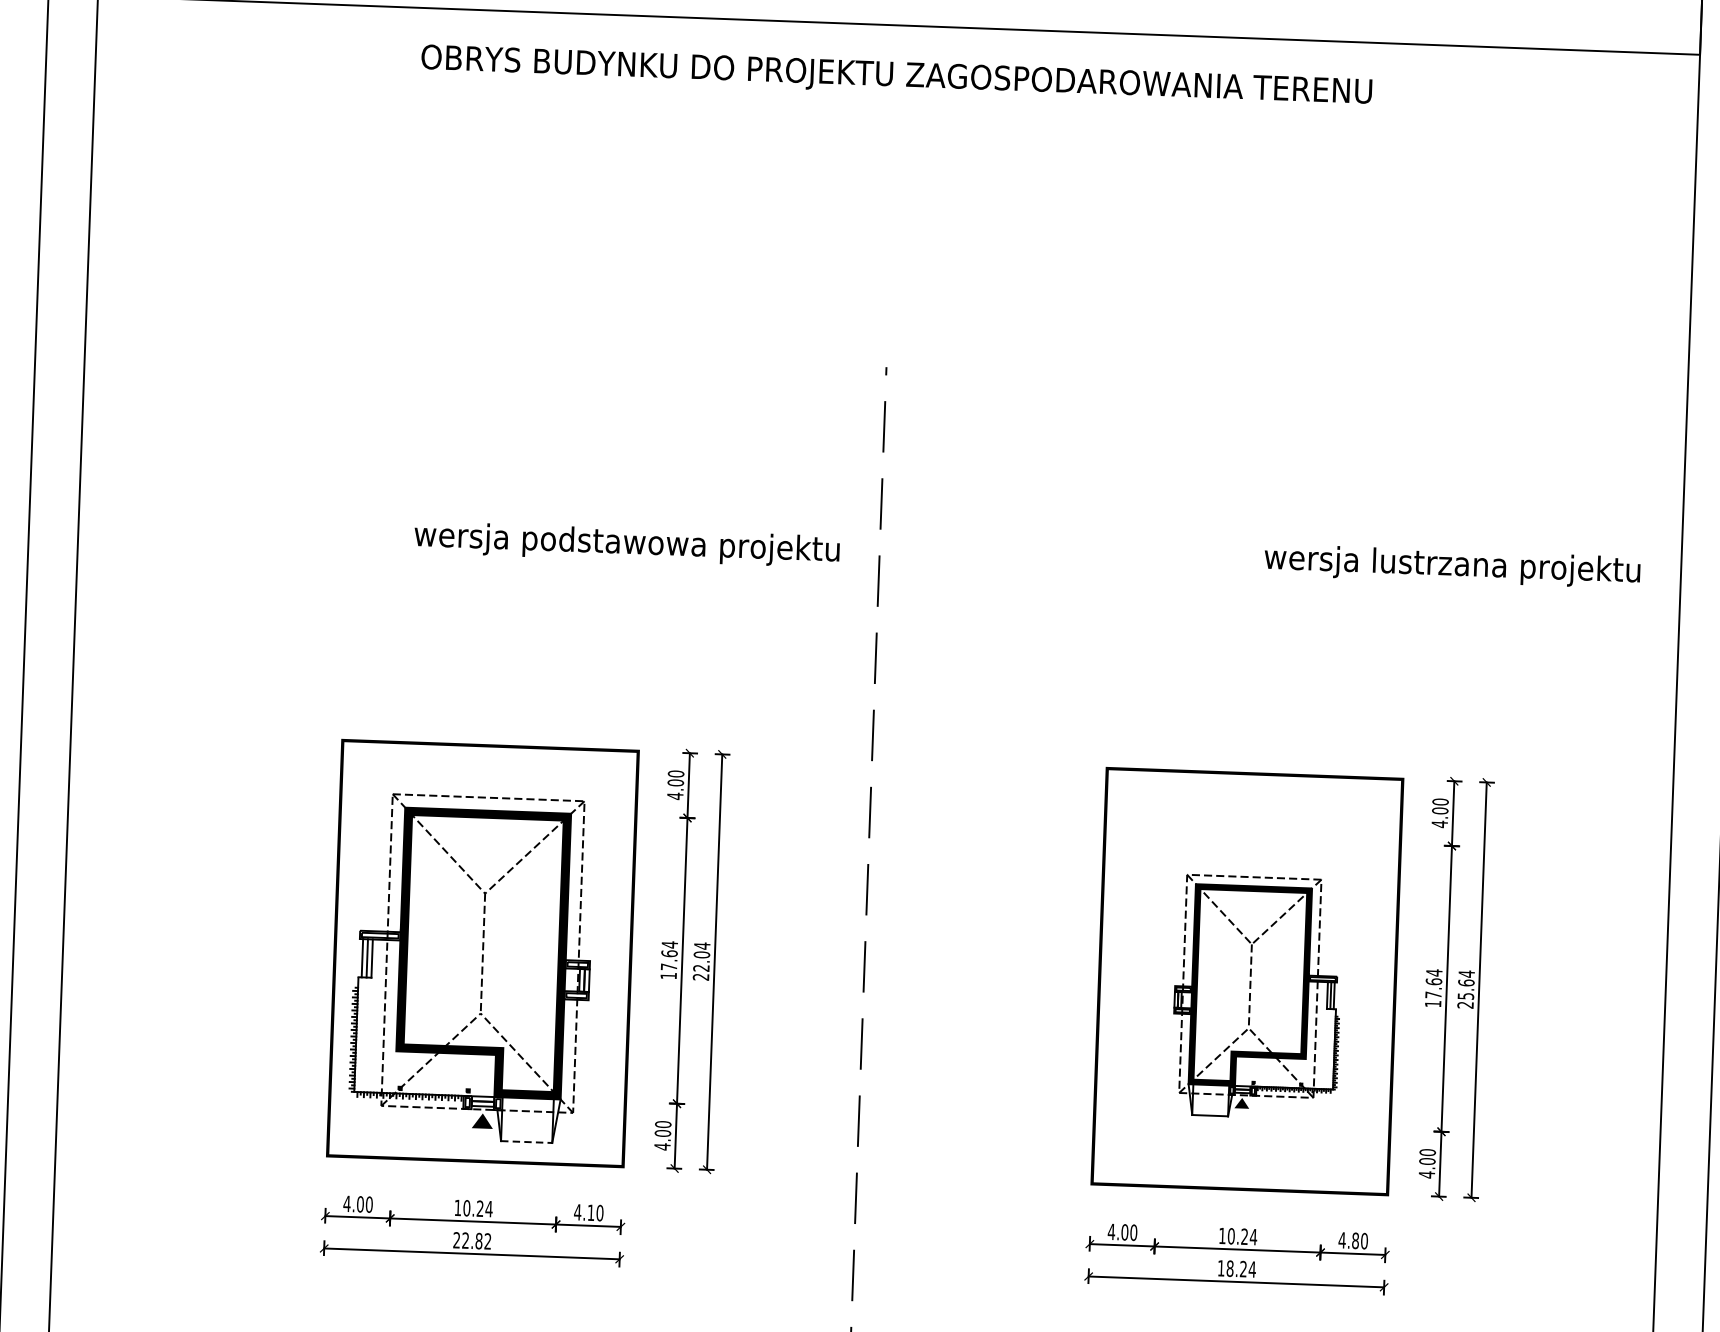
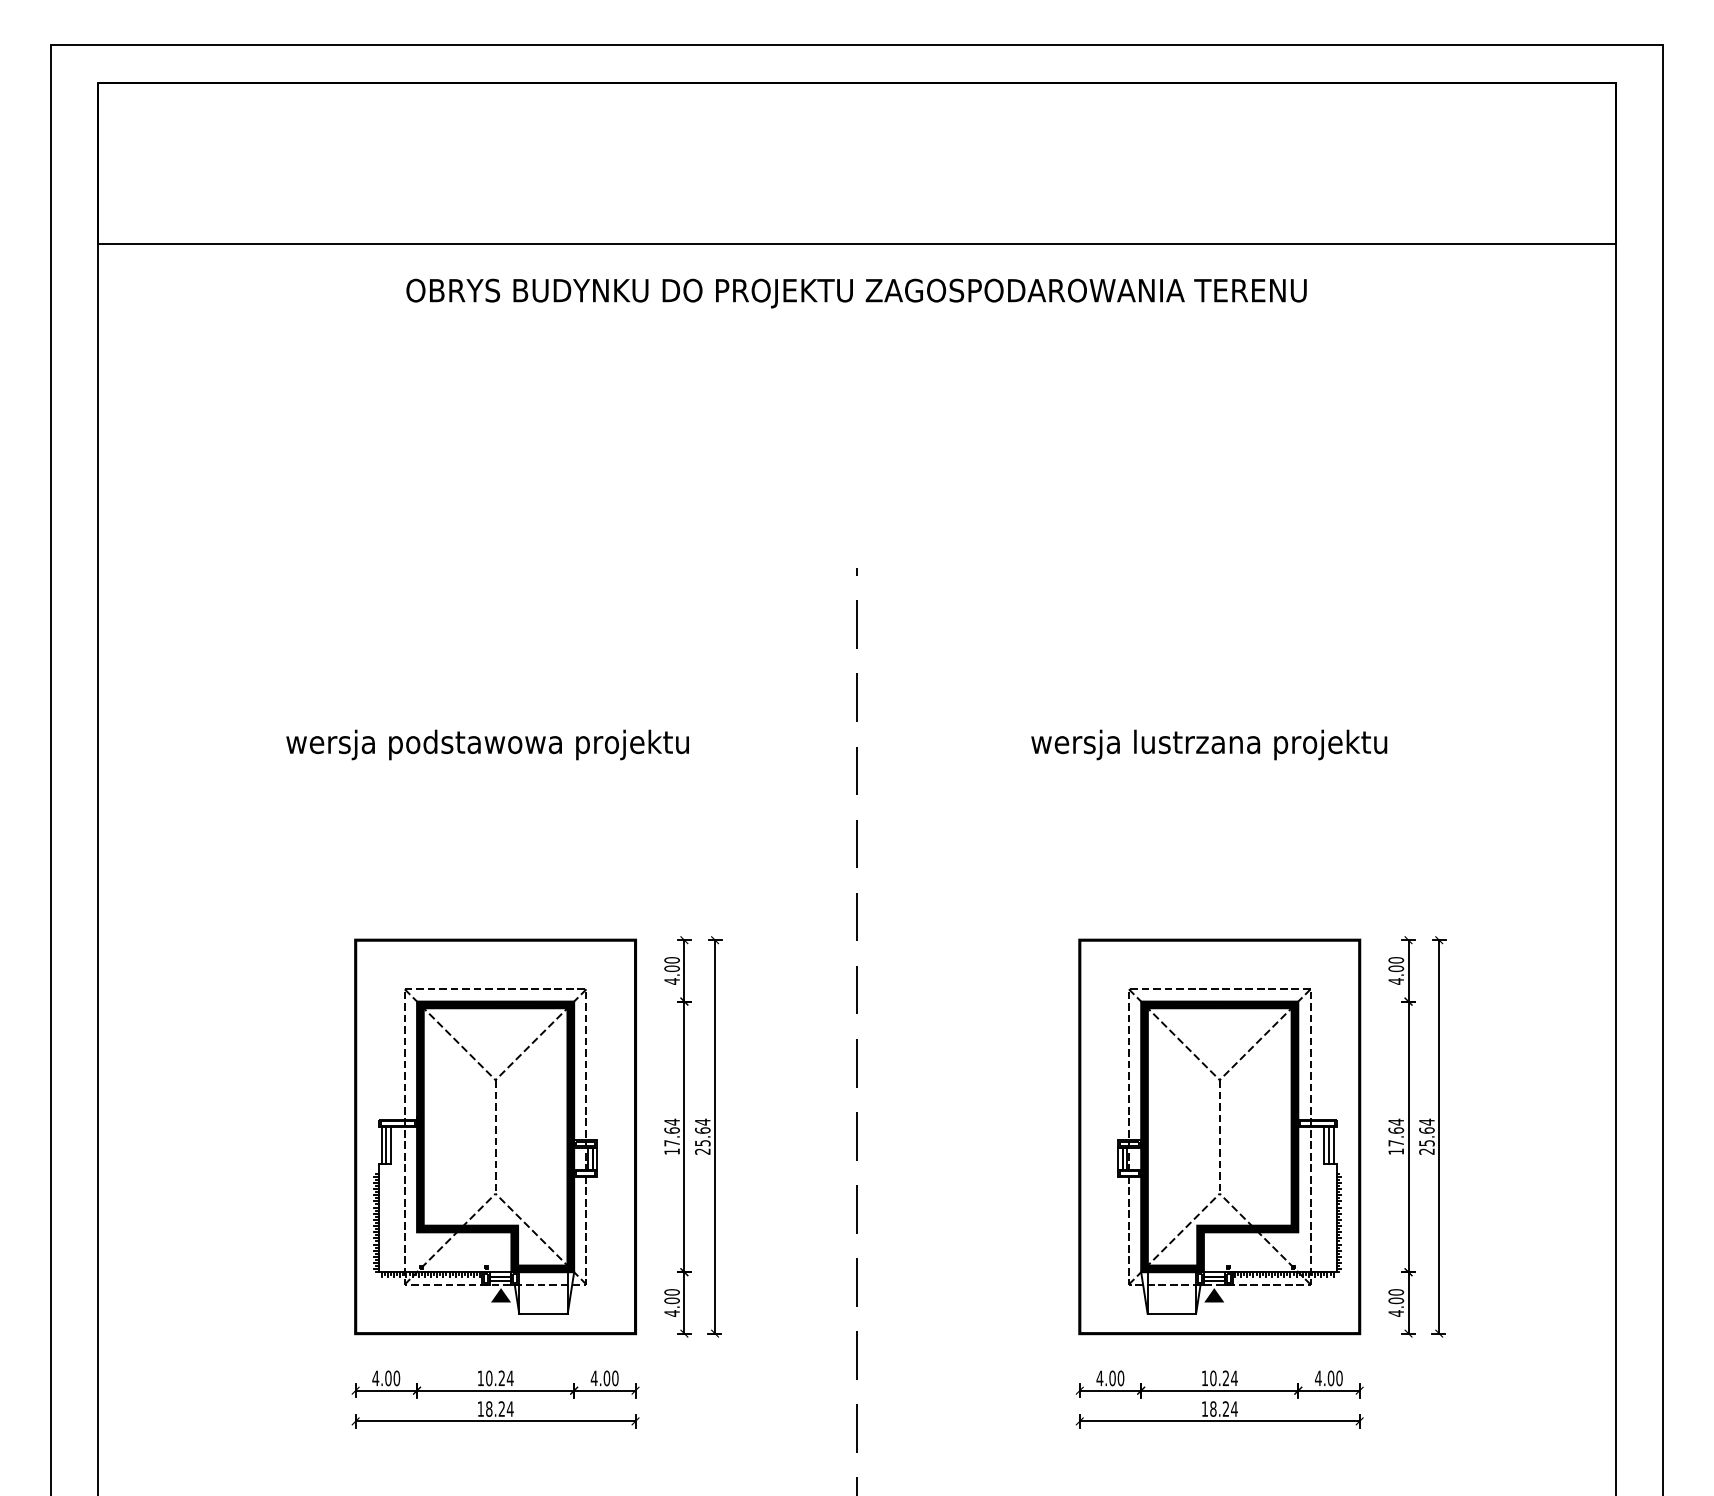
text: (626, 544) -> (487, 744), moved
text: (1452, 565) -> (1209, 744), moved
text: (701, 961) -> (702, 1136), 22.04 -> 25.64
part: (1257, 997) -> (1229, 1151), size x1.43
line: (526, 1141) -> (543, 1313), dashed -> solid
text: (590, 1212) -> (606, 1378), 4.10 -> 4.00
text: (472, 1240) -> (495, 1408), 22.82 -> 18.24
text: (1354, 1240) -> (1330, 1378), 4.80 -> 4.00

